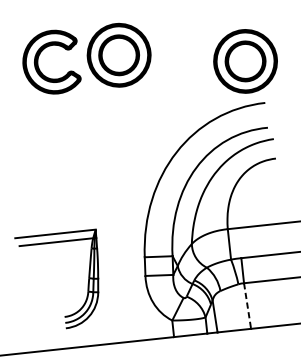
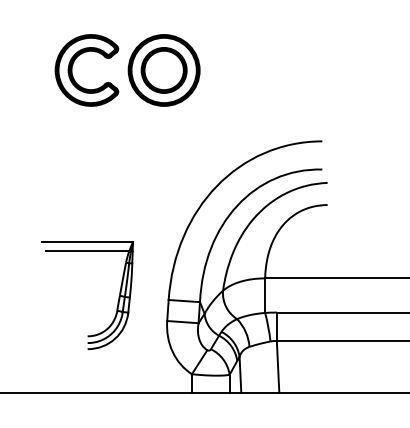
part: (244, 61) -> (304, 92), removed
part: (87, 284) -> (117, 302), moved
line: (247, 306) -> (278, 367), dashed -> solid

